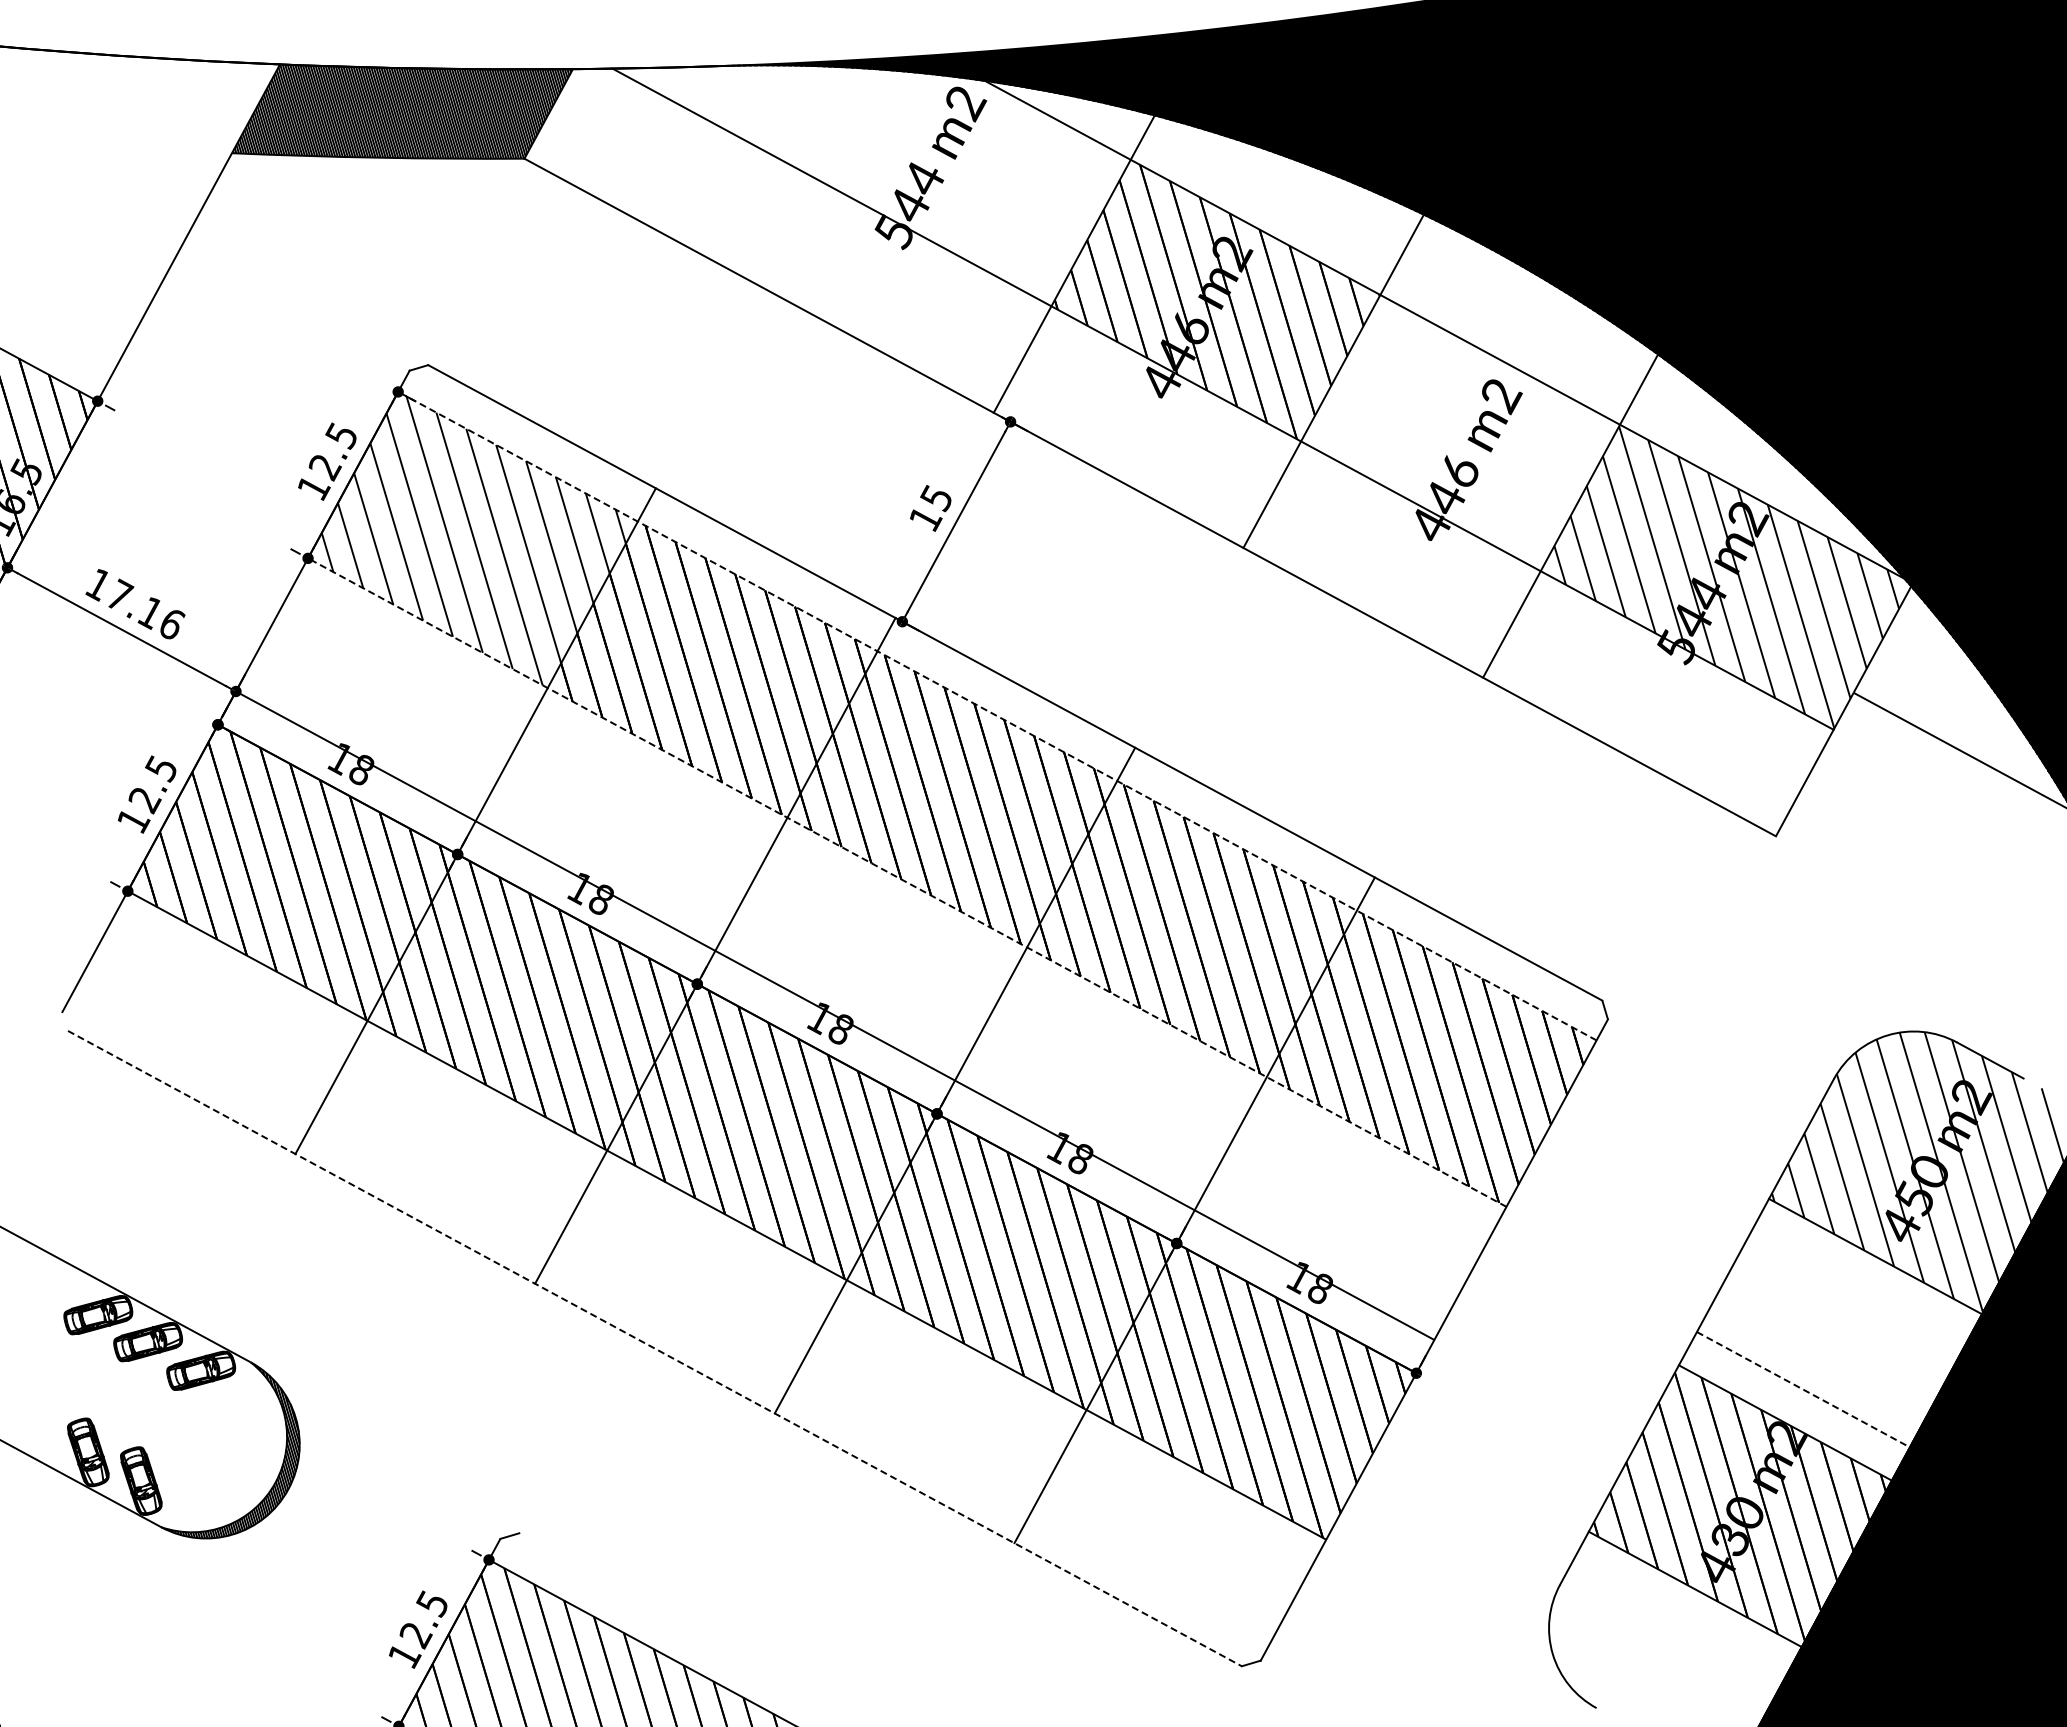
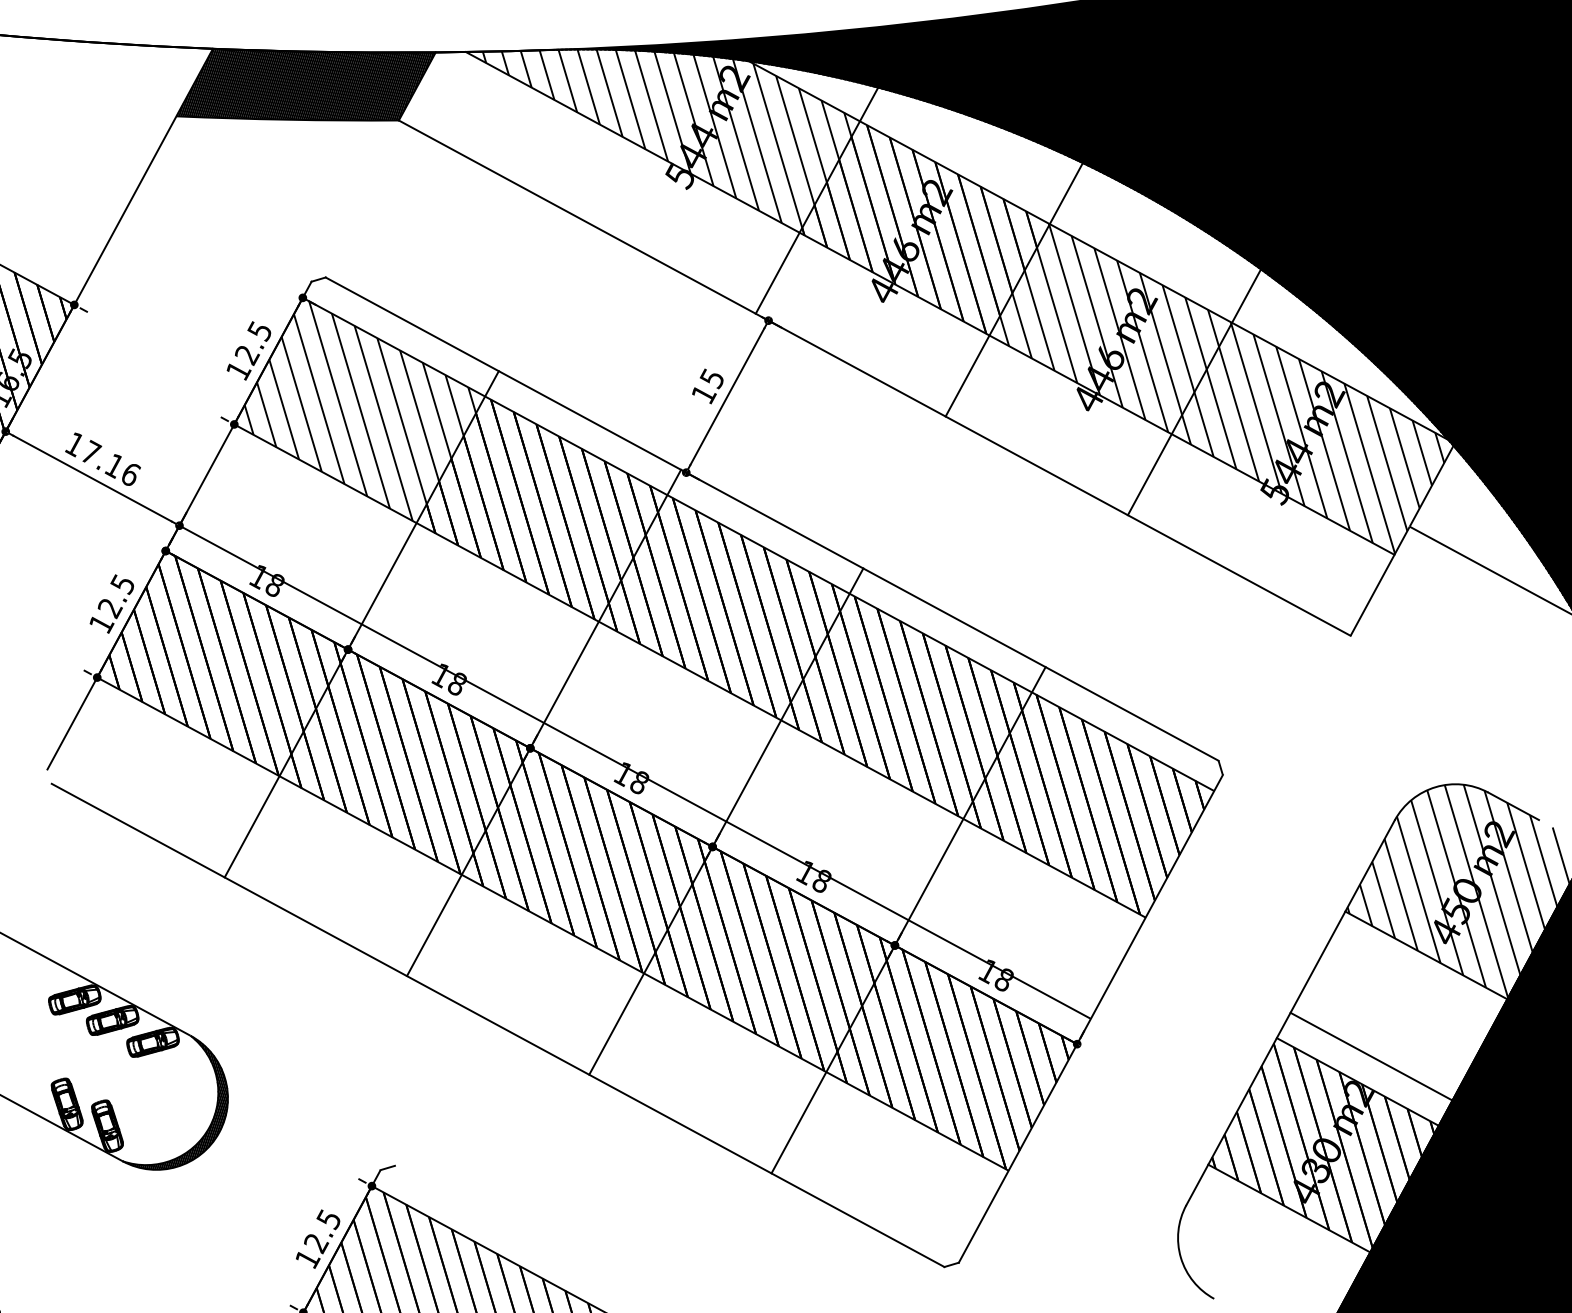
hatch: (876, 182) -> (666, 138), added
hatch: (1467, 432) -> (1116, 328), added
line: (996, 715) -> (757, 543), dashed -> solid
line: (906, 882) -> (689, 670), dashed -> solid
line: (655, 1348) -> (498, 1025), dashed -> solid
line: (1803, 1389) -> (1371, 1056), dashed -> solid

